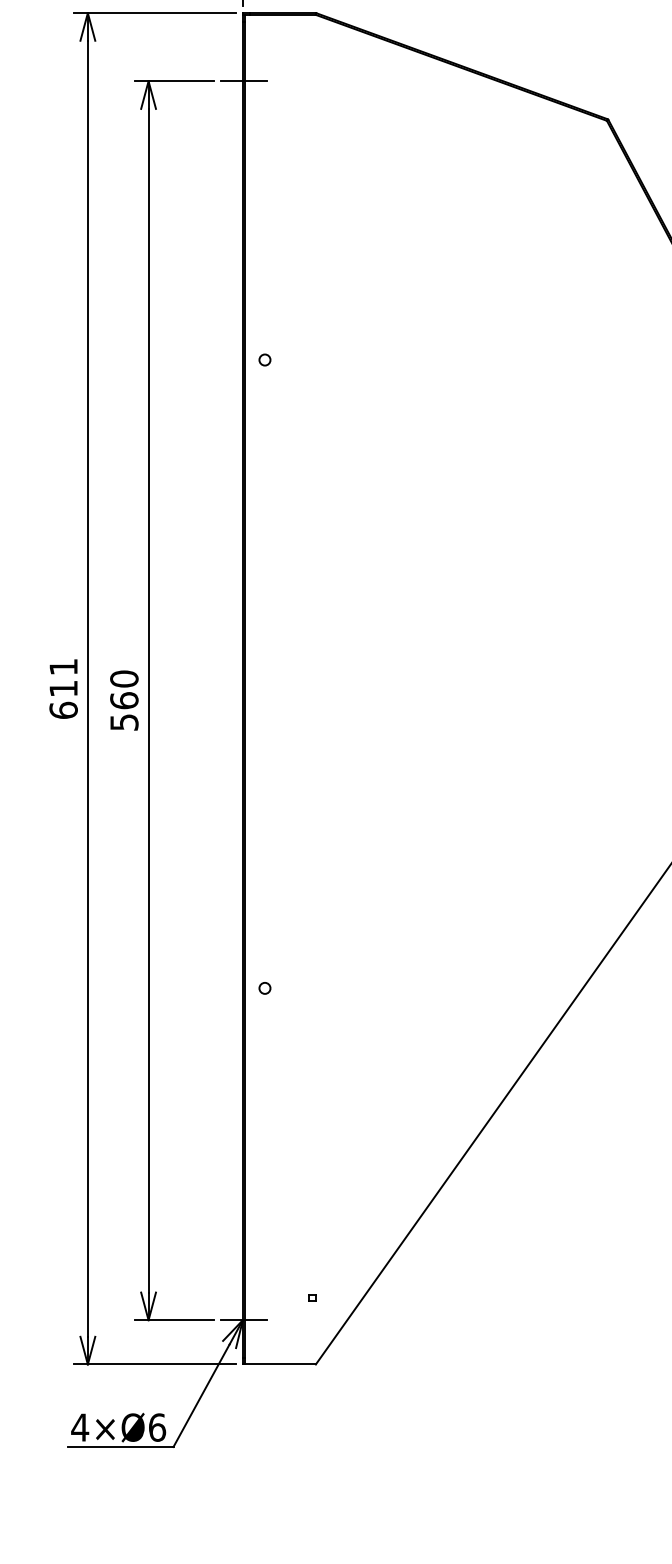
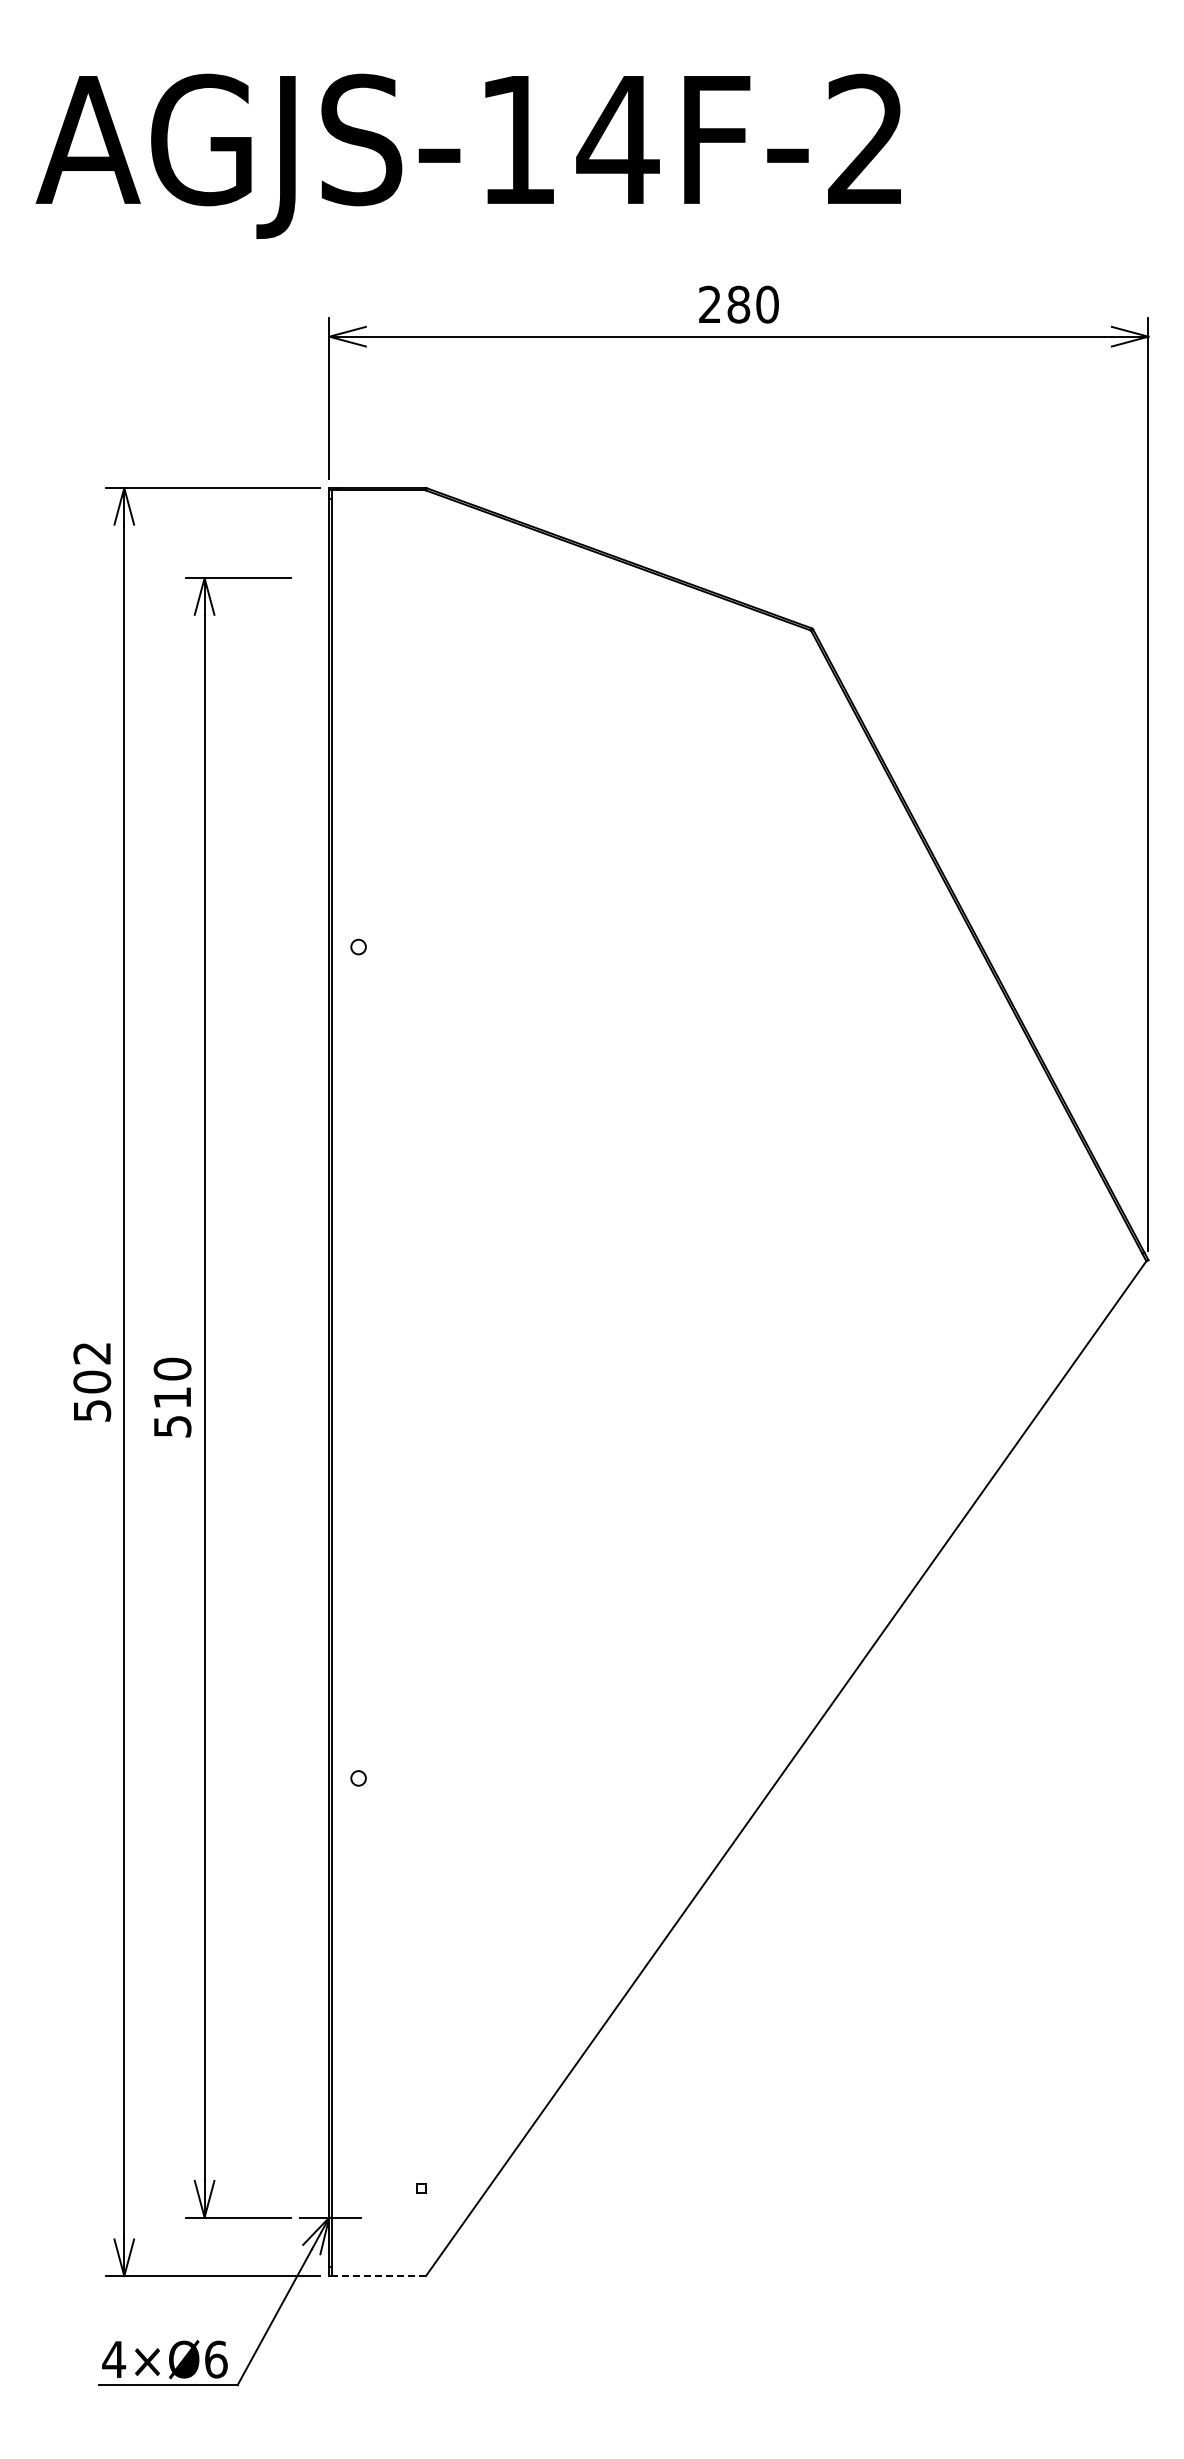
line: (243, 81) -> (330, 578), removed
text: (63, 689) -> (92, 1382), 611 -> 502
text: (124, 700) -> (172, 1397), 560 -> 510
line: (280, 1364) -> (378, 2276), solid -> dashed

